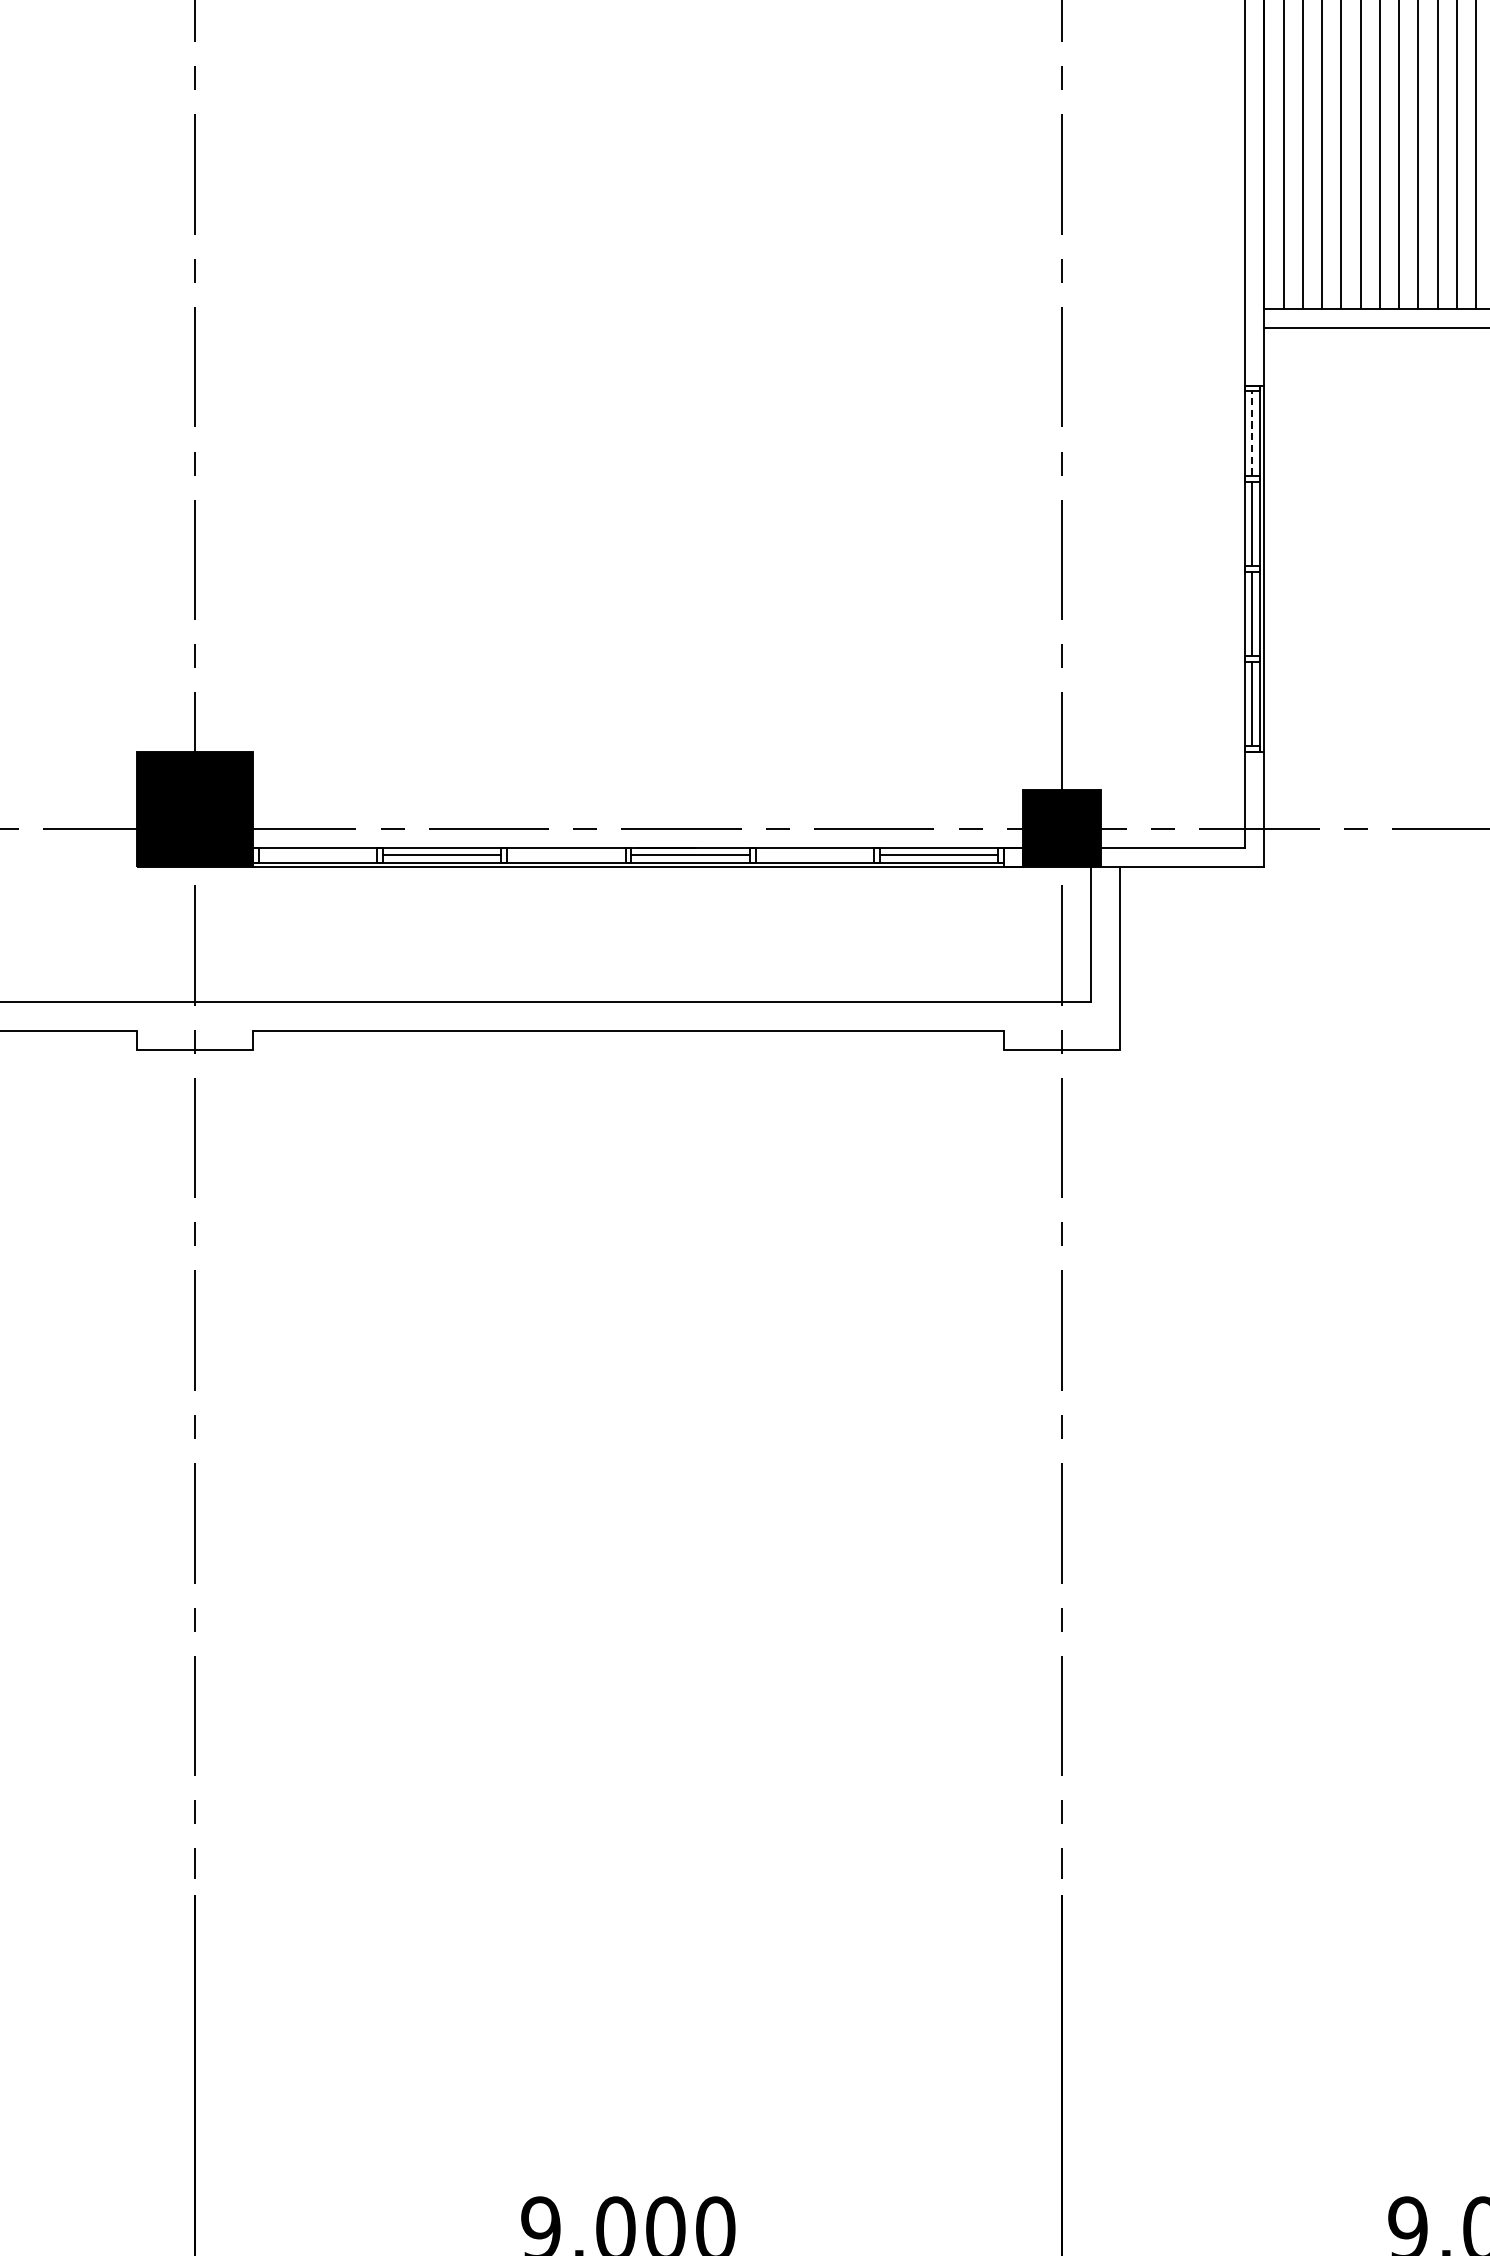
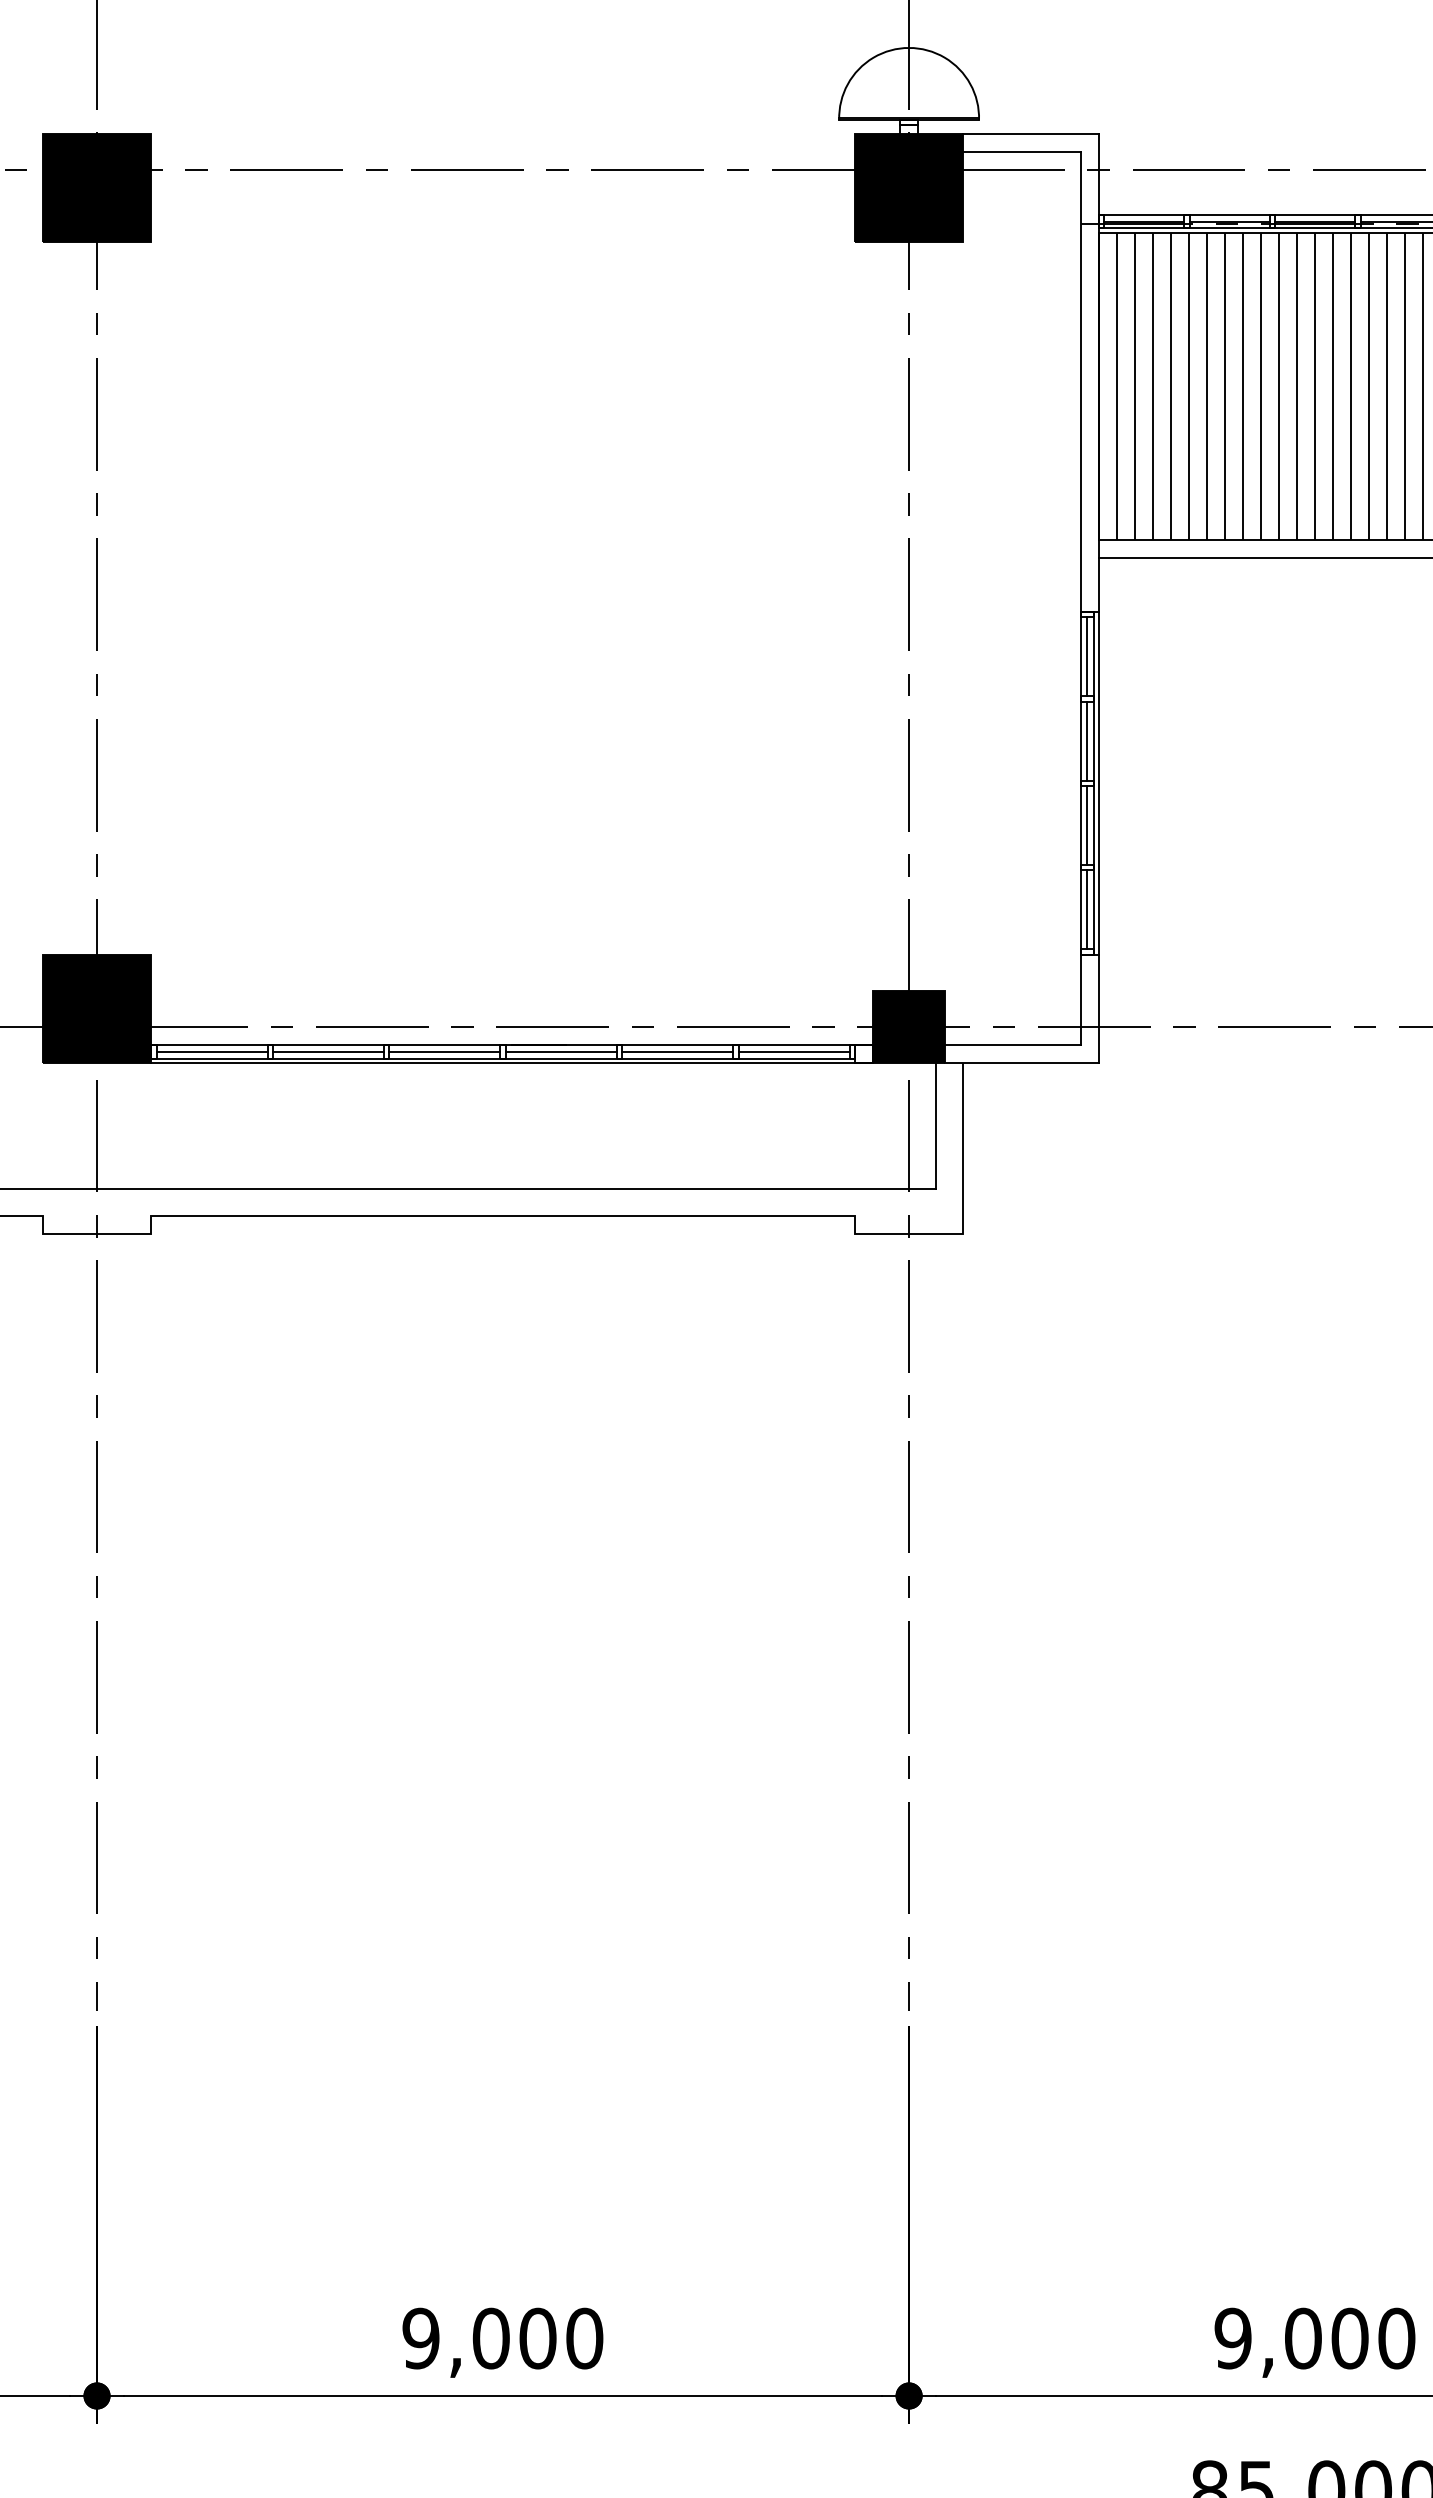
line: (1252, 433) -> (1087, 656), dashed -> solid
line: (317, 855) -> (211, 1051), added
line: (565, 855) -> (444, 1051), added
line: (814, 855) -> (677, 1051), added

